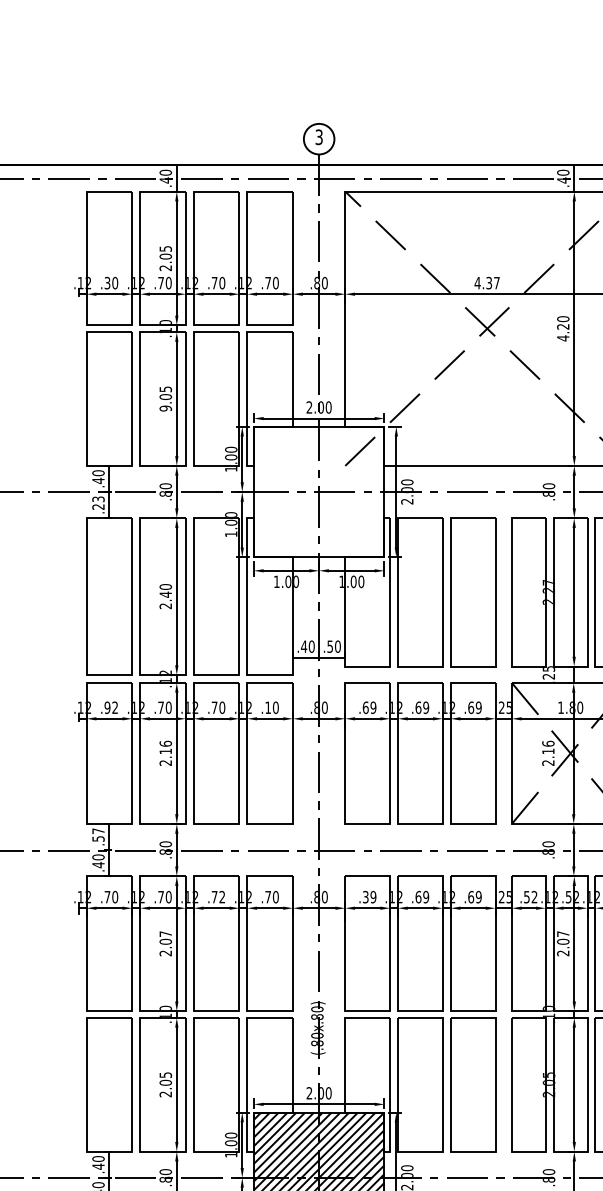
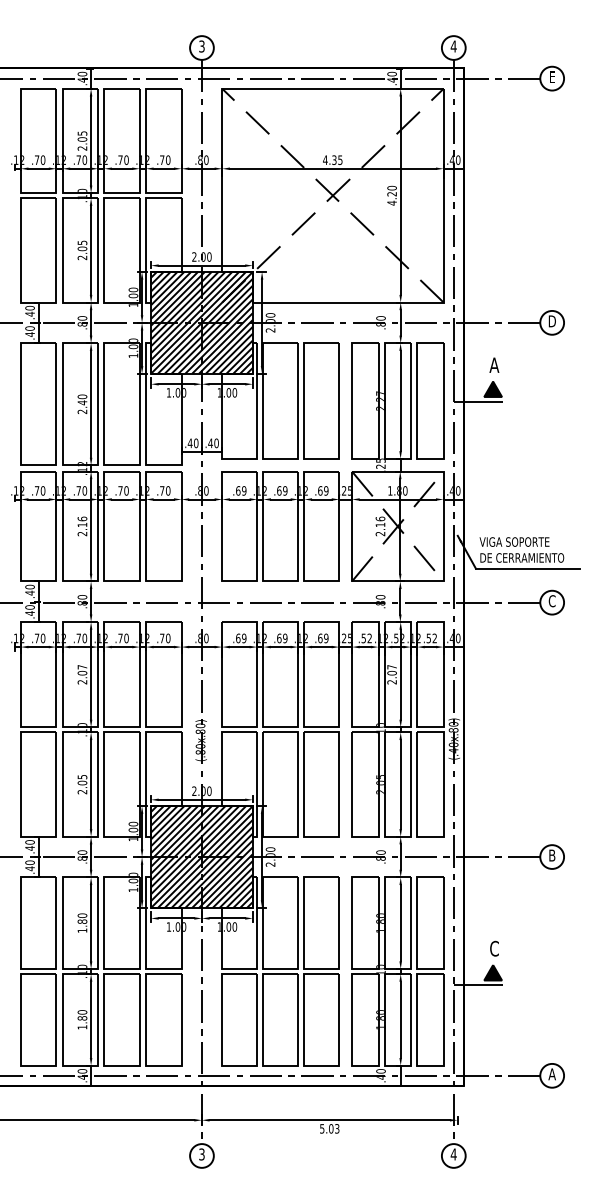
text: (497, 282) -> (340, 159), 4.37 -> 4.35
text: (106, 283) -> (36, 160), .30 -> .70
text: (165, 408) -> (82, 257), 9.05 -> 2.05
hatch: (318, 491) -> (201, 322), added
text: (97, 503) -> (29, 331), .23 -> .40
text: (330, 646) -> (210, 443), .50 -> .40
text: (110, 707) -> (39, 490), .92 -> .70
text: (268, 707) -> (162, 490), .10 -> .70
text: (97, 834) -> (29, 589), .57 -> .40
text: (222, 897) -> (126, 638), .72 -> .70
text: (366, 897) -> (238, 638), .39 -> .69

